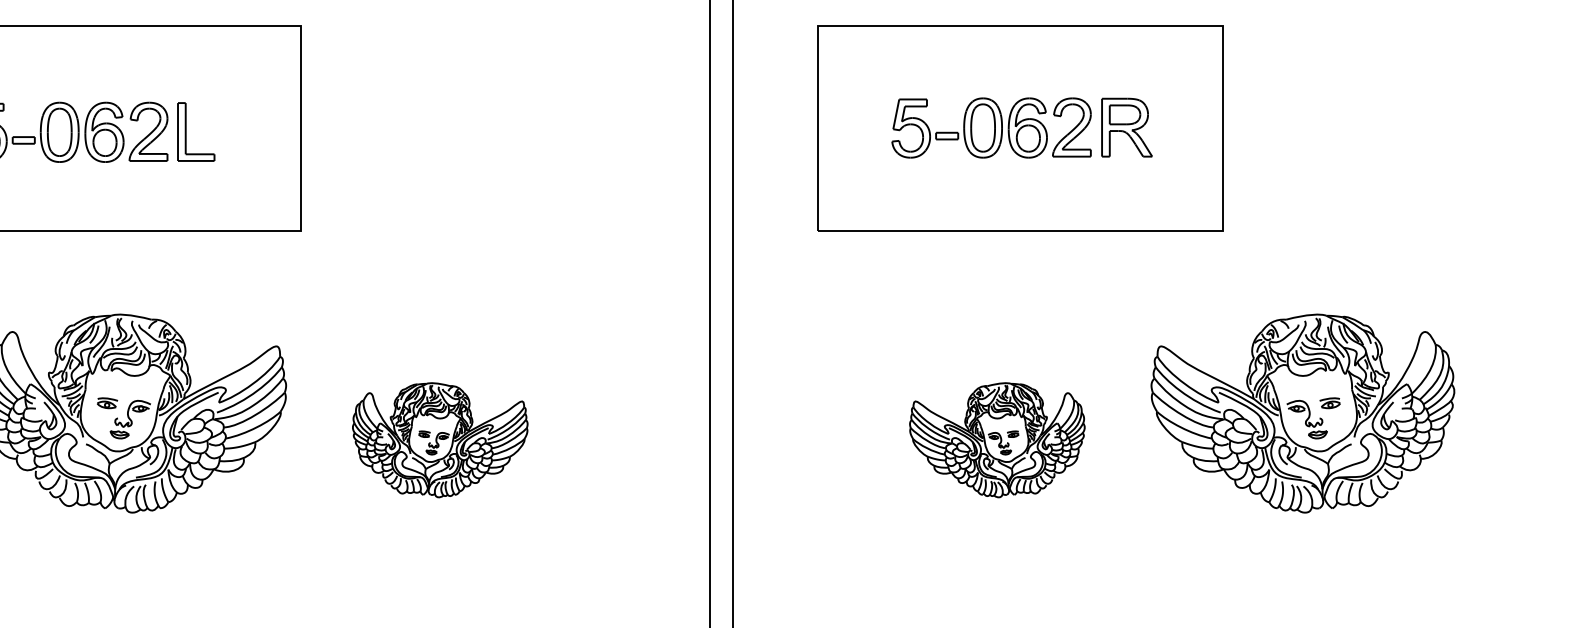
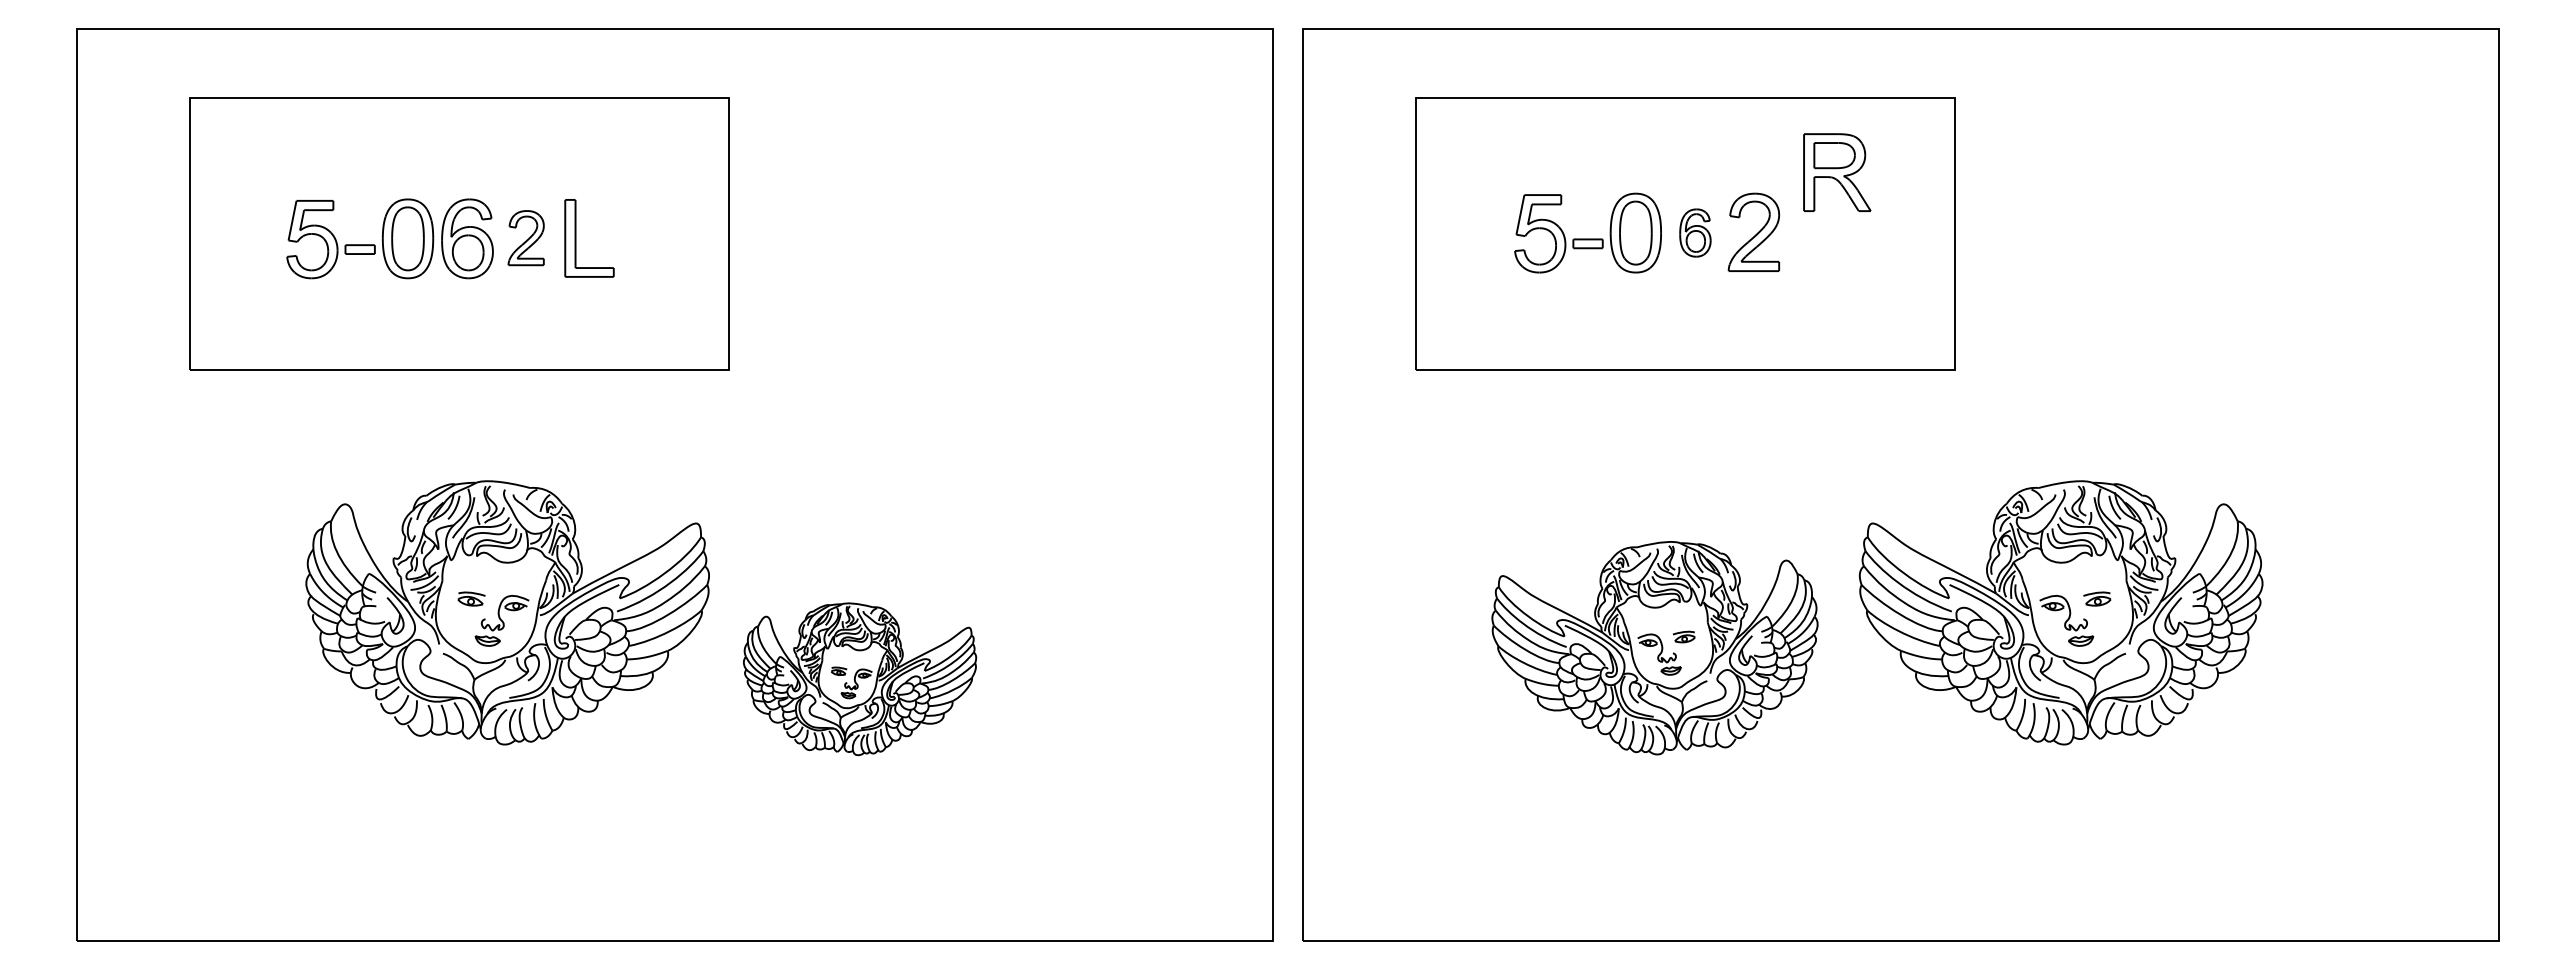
part: (1027, 127) -> (1695, 232), size x0.6
part: (1127, 127) -> (1837, 172), moved
part: (148, 131) -> (526, 237), size x0.7
part: (440, 440) -> (860, 679), moved
part: (997, 440) -> (1654, 648), size x1.4

